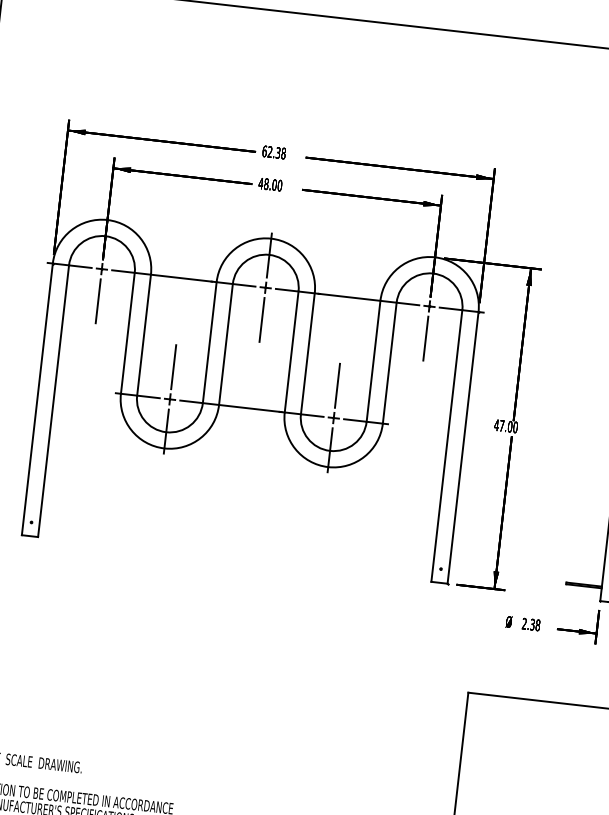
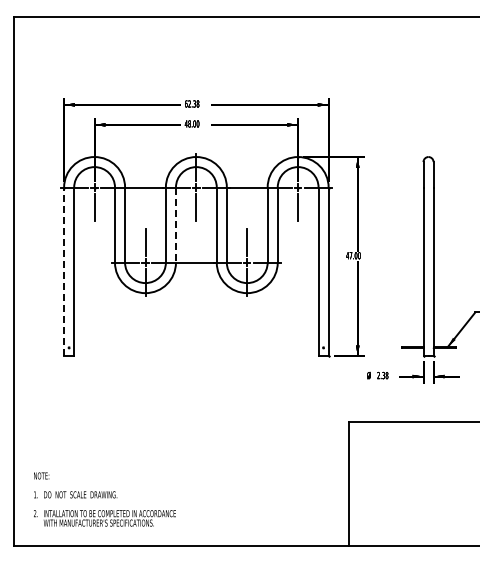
line: (225, 345) -> (175, 225), solid -> dashed
line: (38, 398) -> (64, 271), solid -> dashed

